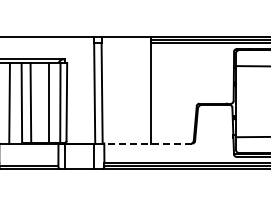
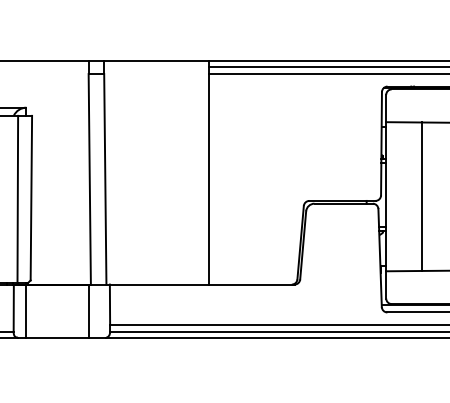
line: (253, 101) -> (422, 196), added
line: (147, 143) -> (200, 284), dashed -> solid

